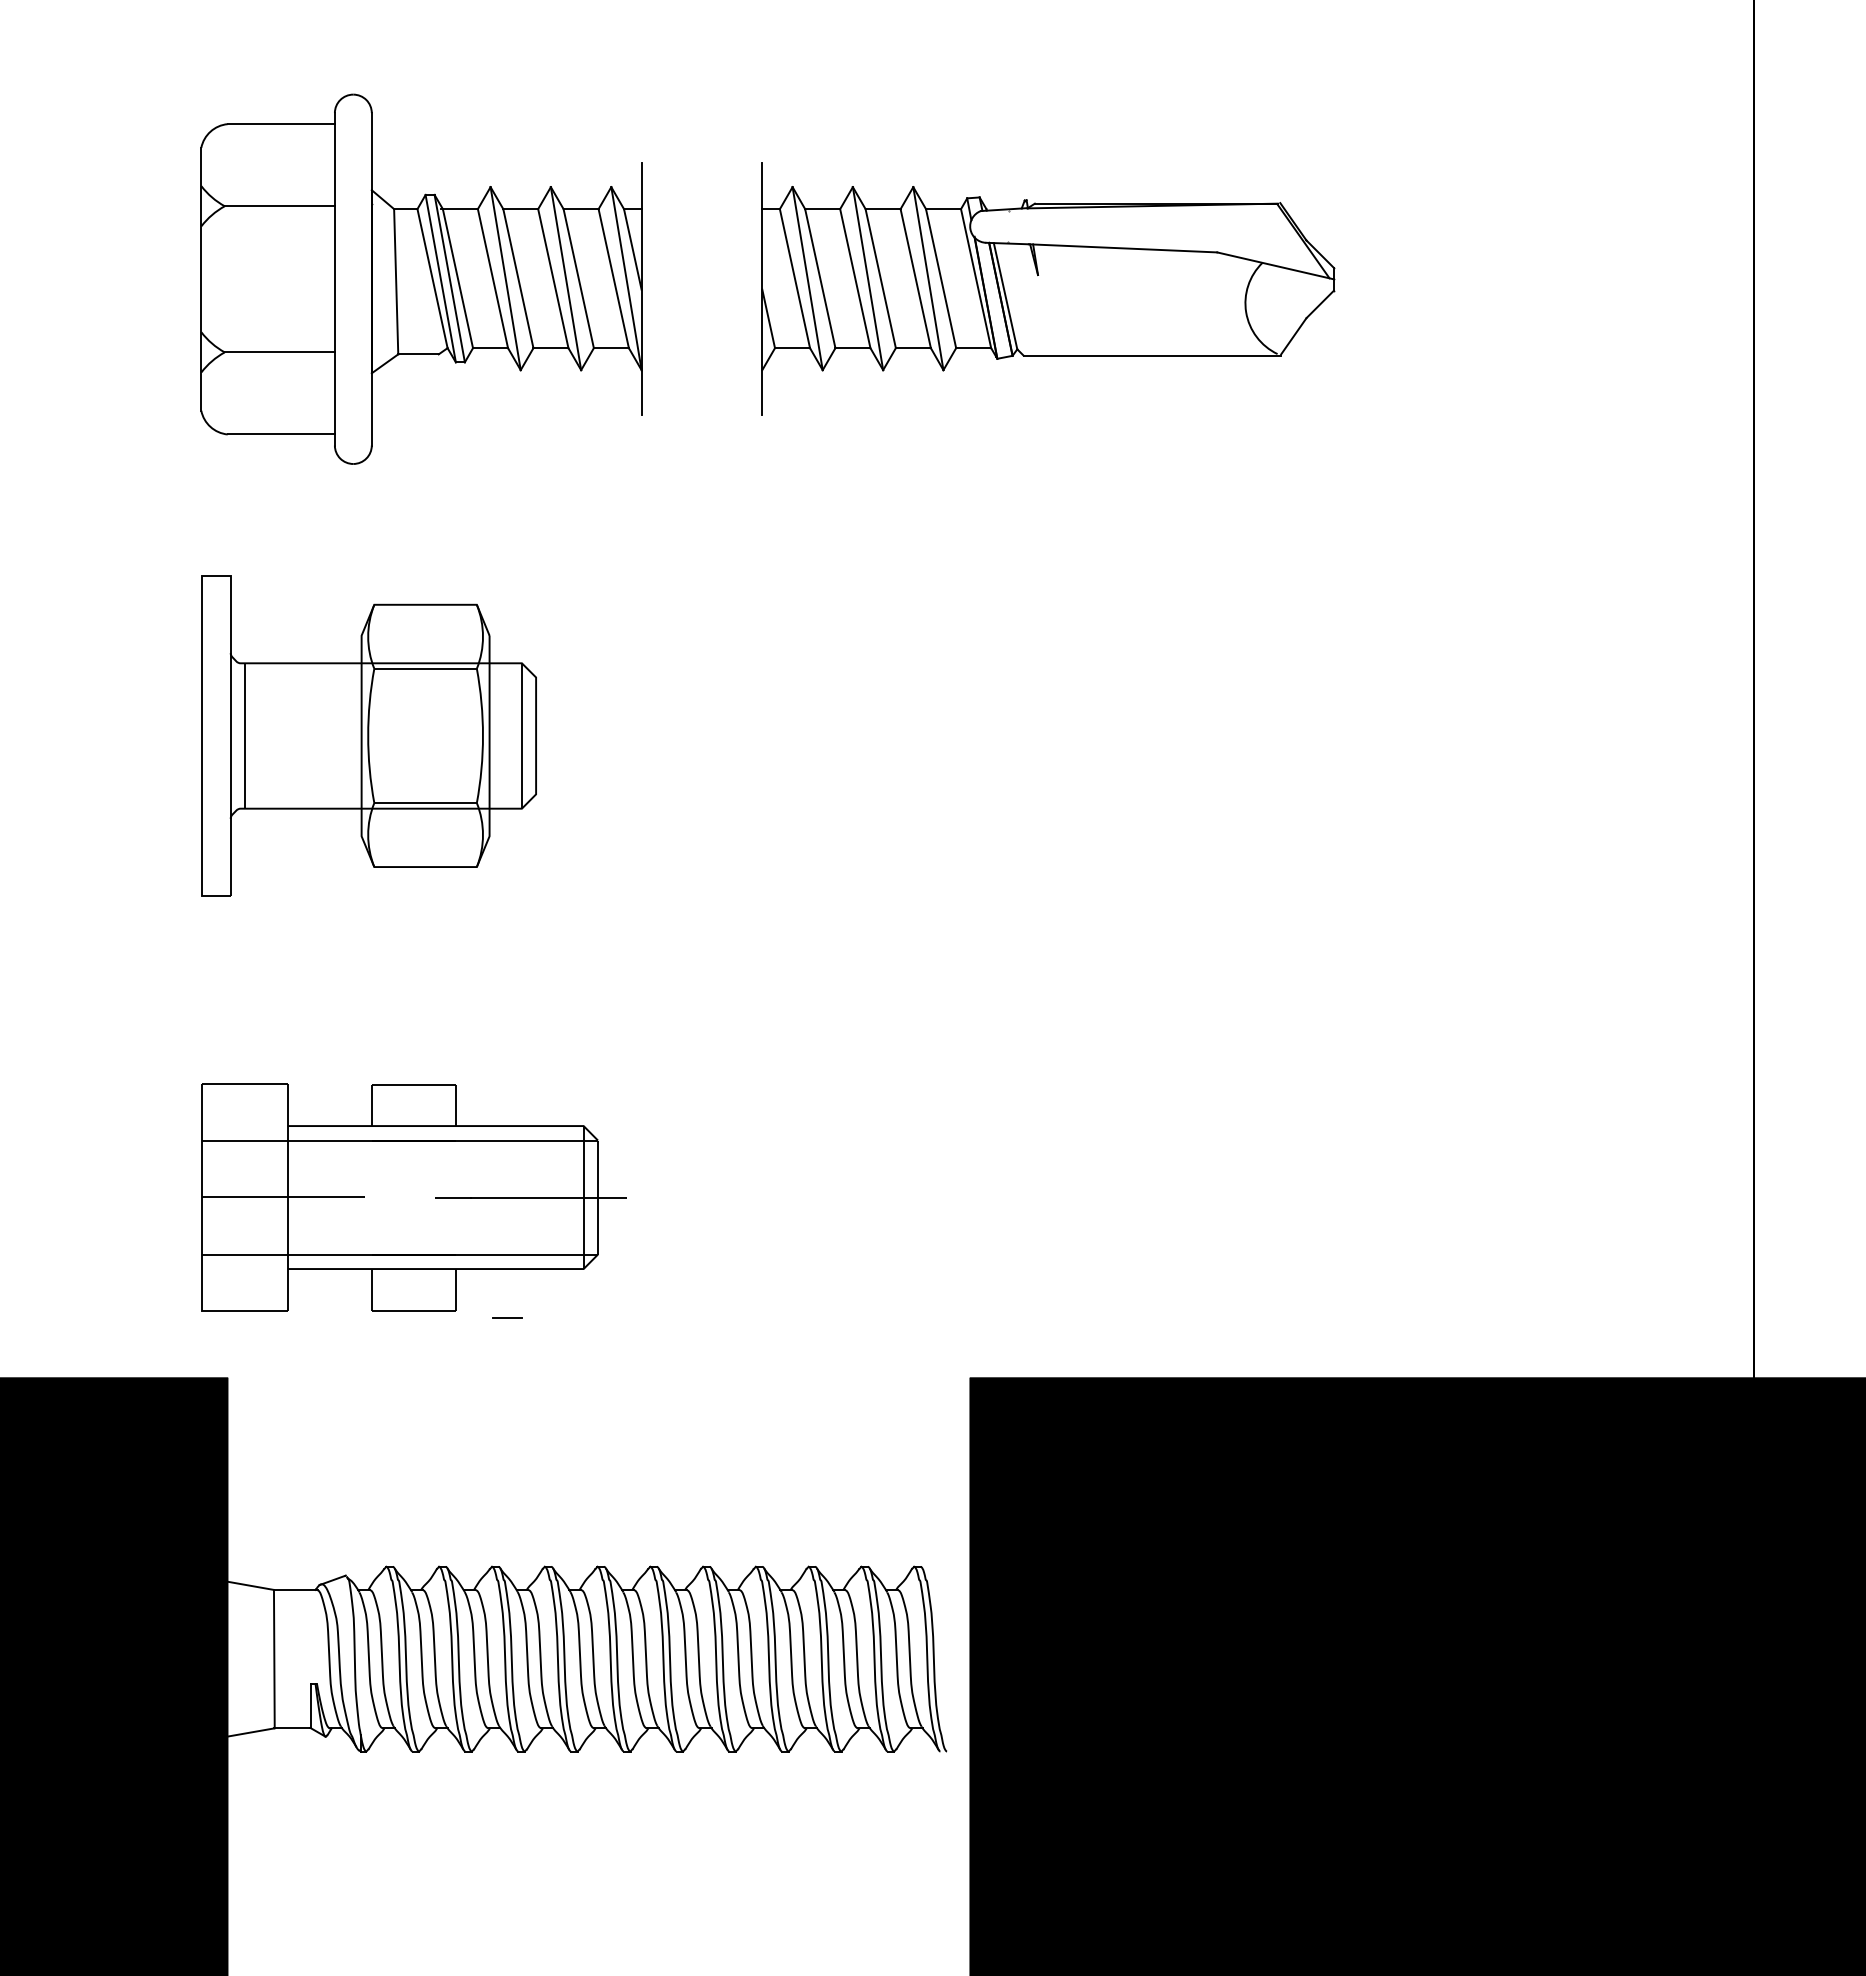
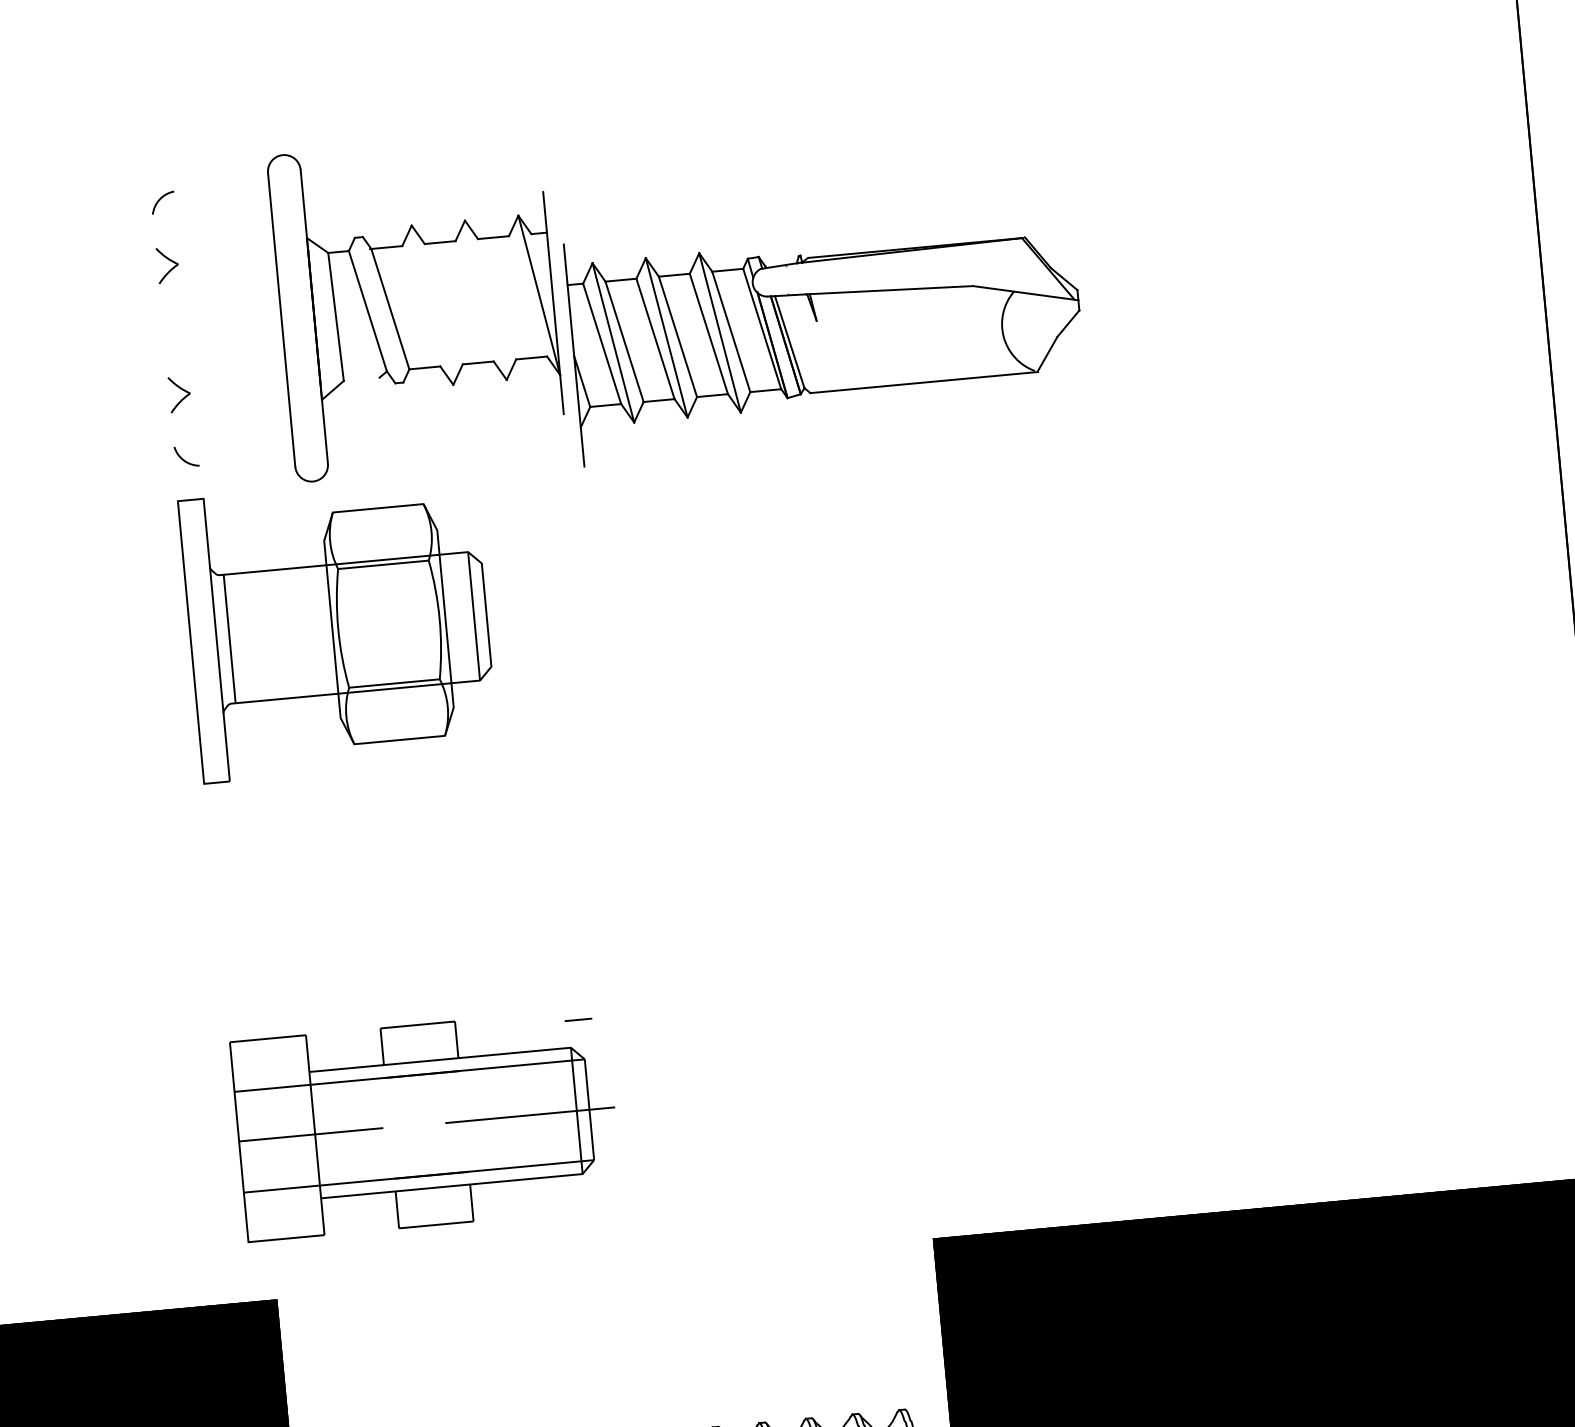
line: (280, 124) -> (220, 187), removed
line: (279, 206) -> (226, 260), removed
line: (632, 249) -> (542, 269), removed
line: (201, 278) -> (163, 330), removed
line: (440, 278) -> (374, 310), removed
line: (449, 278) -> (382, 309), removed
line: (492, 278) -> (420, 306), removed
line: (505, 278) -> (432, 305), removed
line: (518, 278) -> (443, 304), removed
line: (553, 278) -> (474, 301), removed
line: (565, 278) -> (485, 300), removed
line: (578, 278) -> (496, 299), removed
line: (613, 278) -> (527, 296), removed
part: (1048, 288) -> (827, 331), moved
line: (279, 352) -> (238, 389), removed
line: (418, 354) -> (361, 379), removed
line: (280, 434) -> (246, 461), removed
part: (368, 735) -> (338, 628), moved
line: (507, 1317) -> (578, 1019), moved

